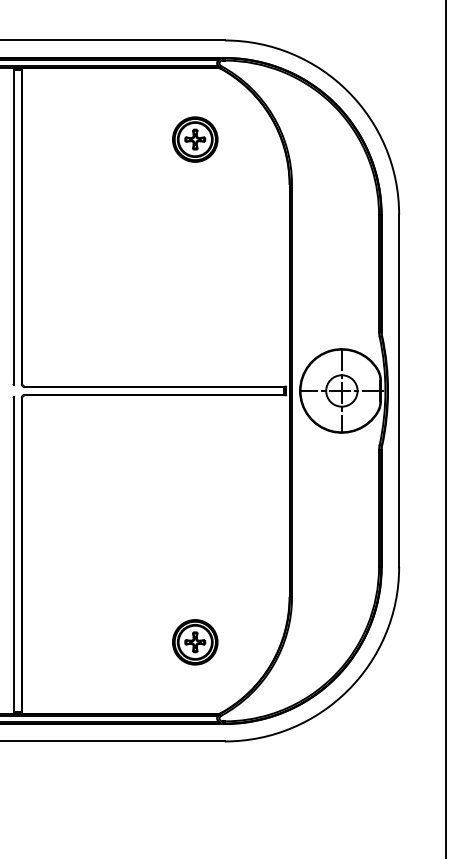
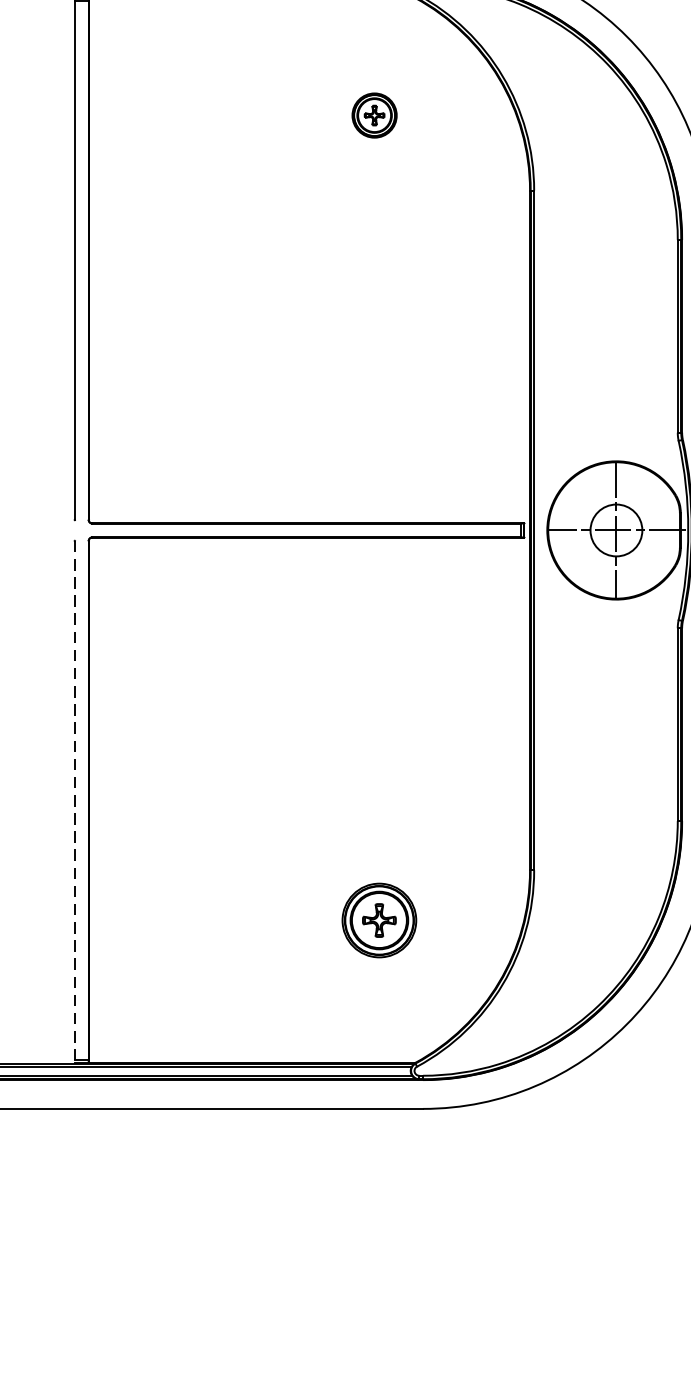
part: (195, 139) -> (374, 115), size x0.6
line: (13, 554) -> (74, 800), solid -> dashed
part: (195, 642) -> (379, 920), moved

